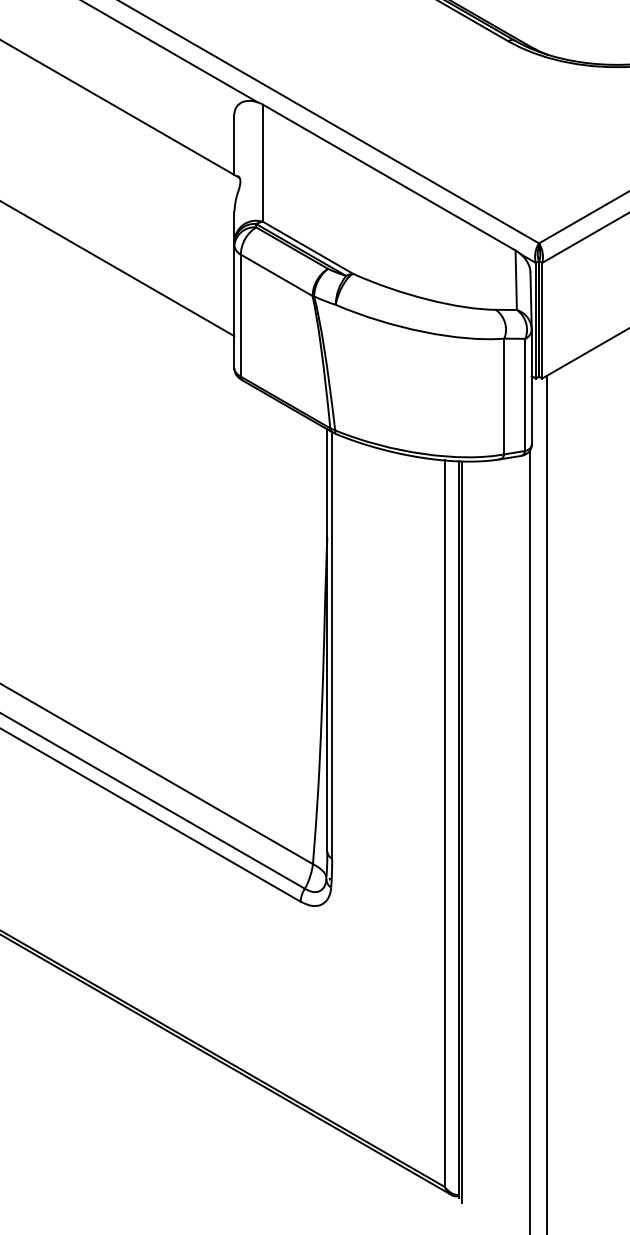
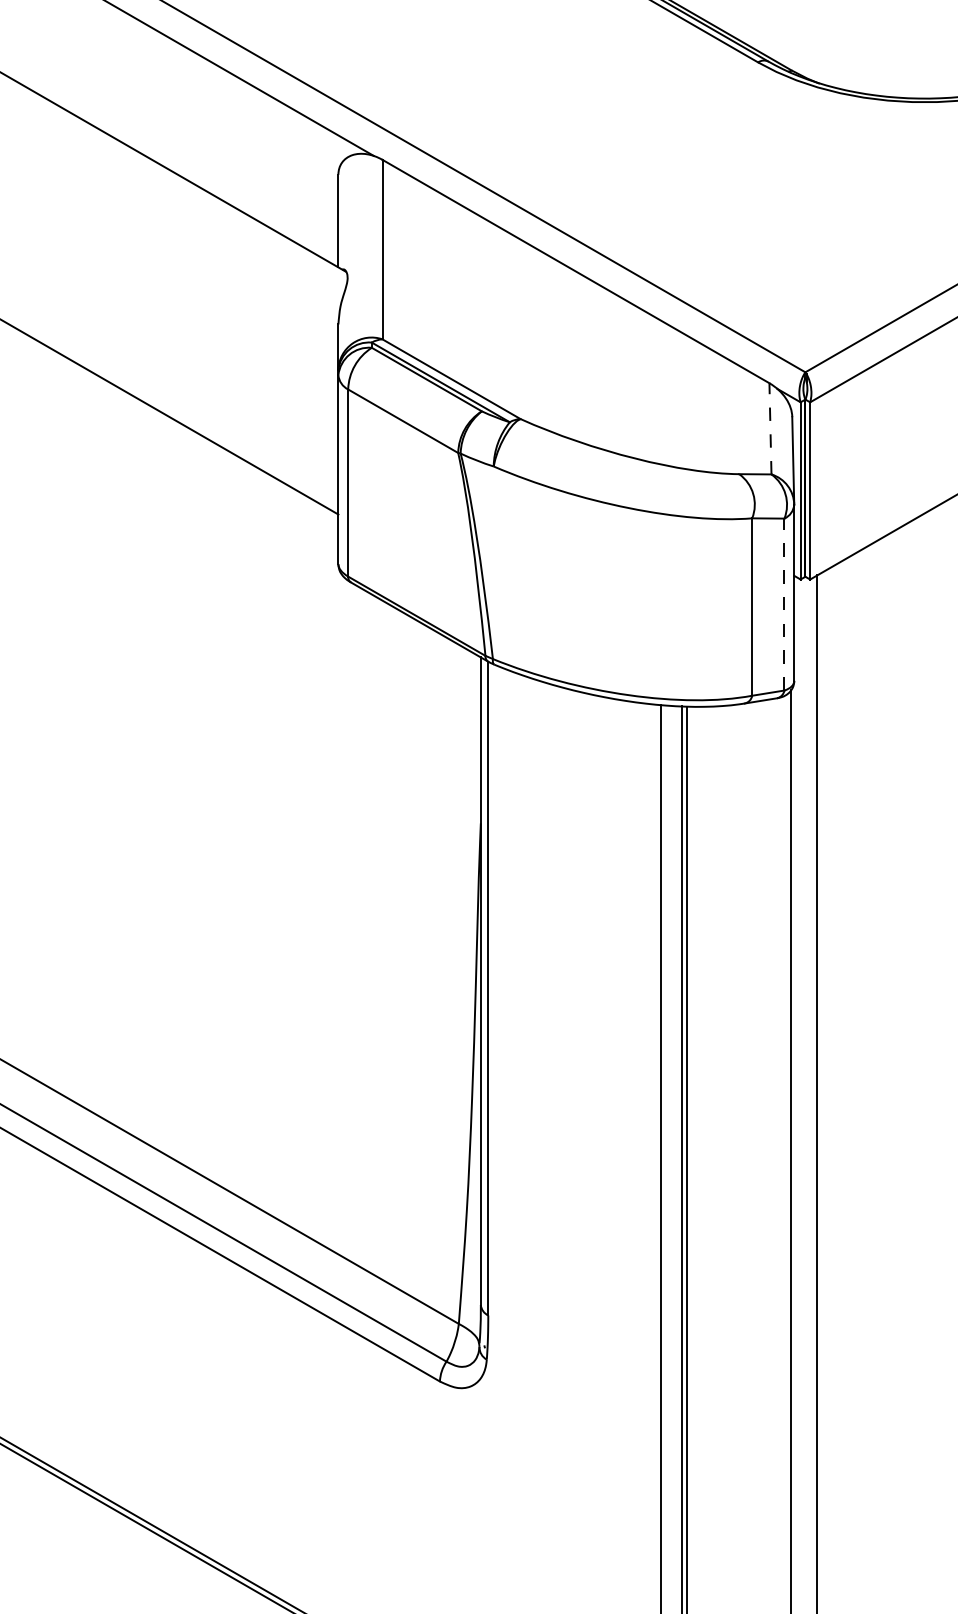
line: (516, 280) -> (770, 429), solid -> dashed
line: (525, 394) -> (784, 603), solid -> dashed

